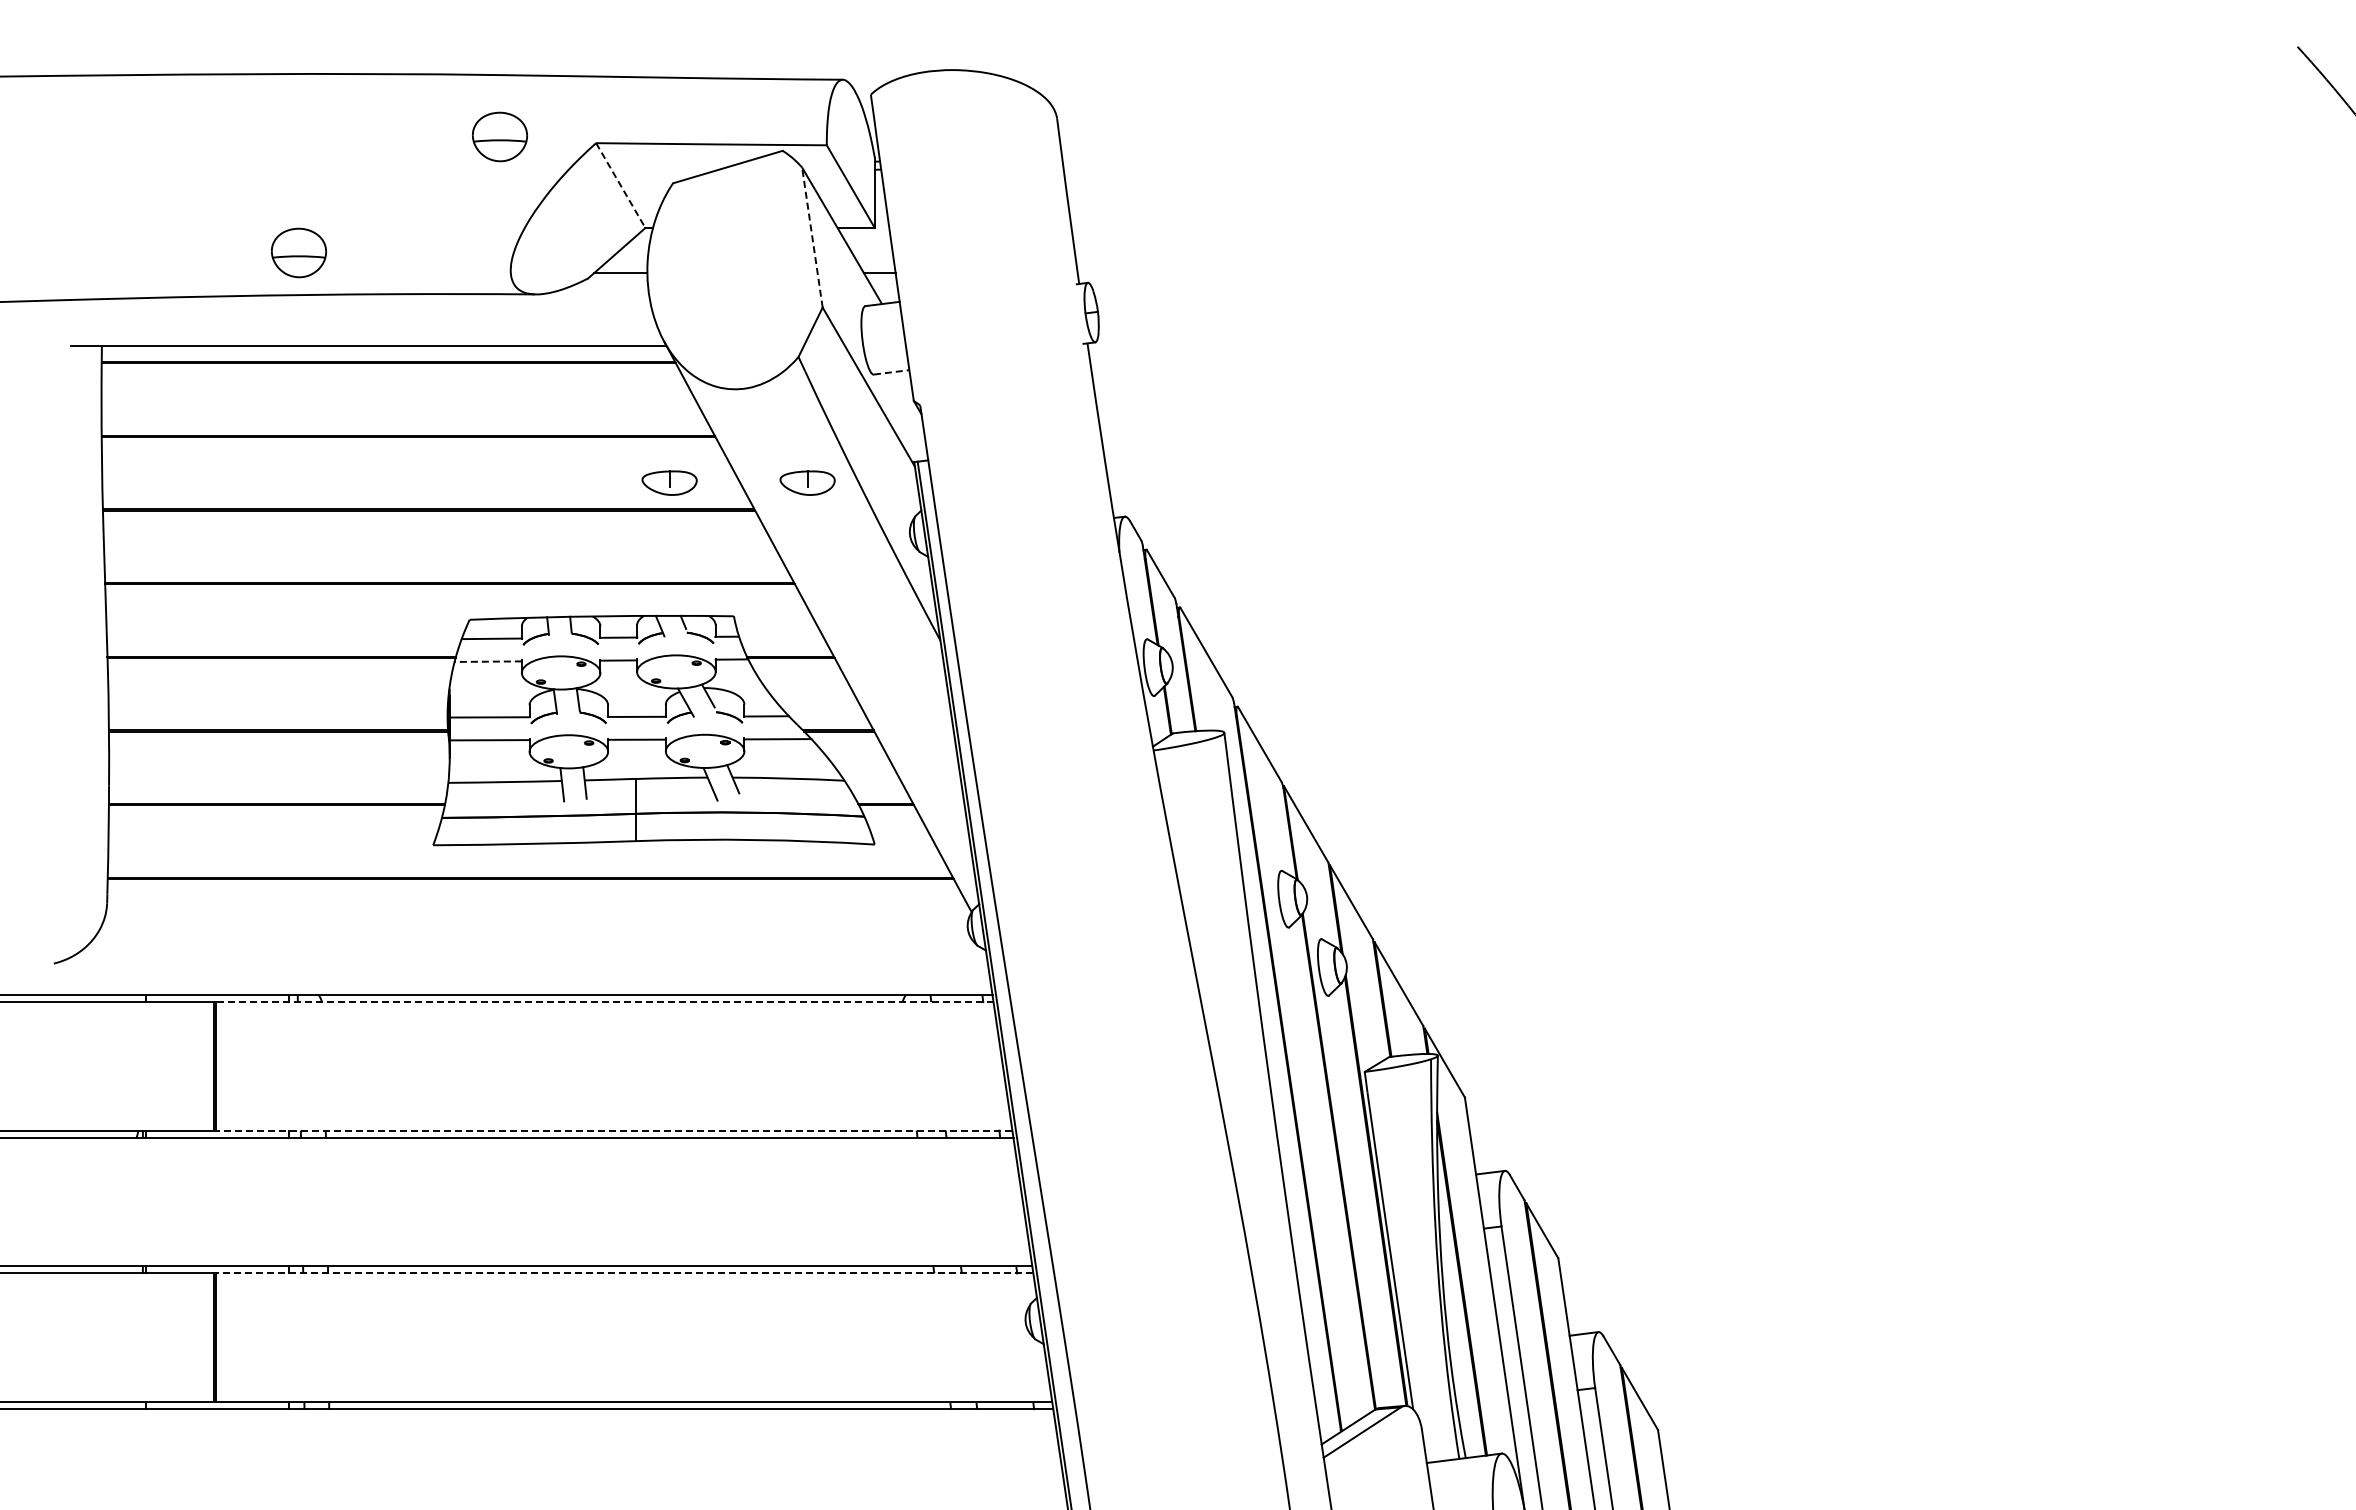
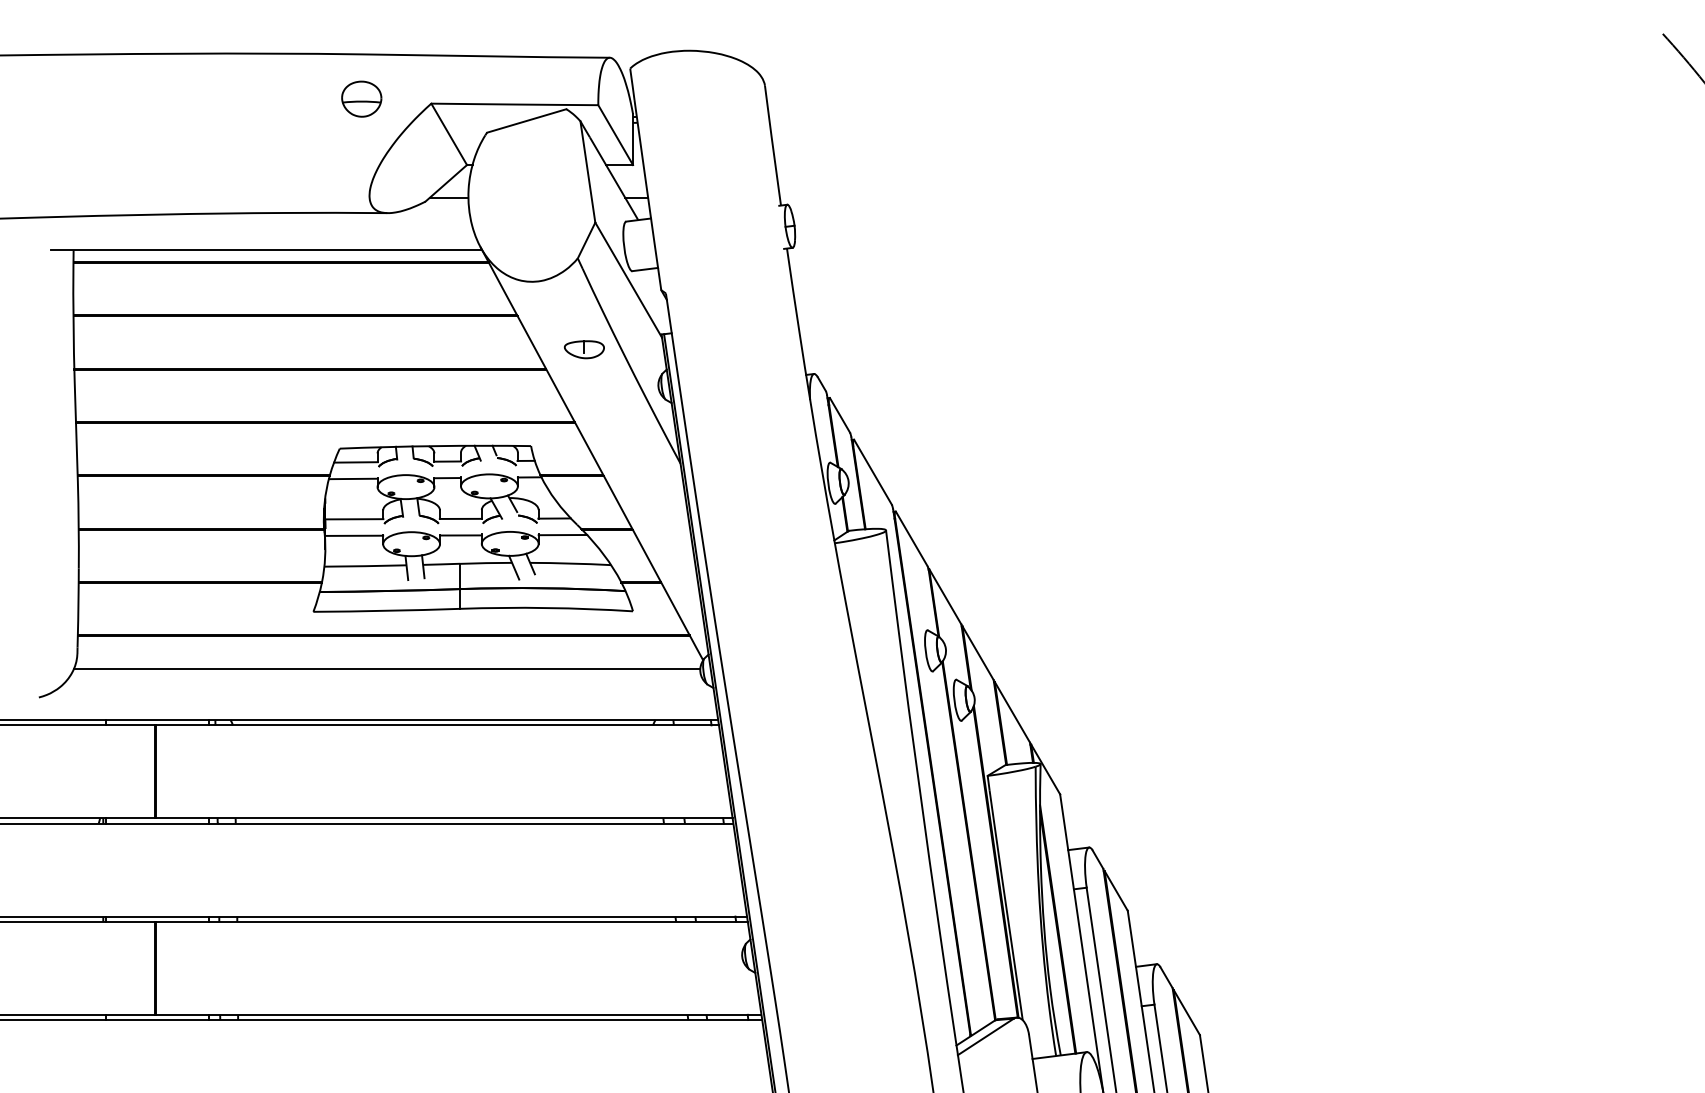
line: (621, 186) -> (449, 135), dashed -> solid
line: (812, 237) -> (587, 171), dashed -> solid
part: (298, 252) -> (215, 182), removed
line: (891, 372) -> (645, 269), dashed -> solid
part: (669, 482) -> (484, 349), removed
line: (488, 661) -> (353, 478), dashed -> solid
line: (534, 924) -> (386, 669), added
line: (604, 1002) -> (437, 725), dashed -> solid
line: (613, 1130) -> (443, 818), dashed -> solid
line: (624, 1273) -> (451, 921), dashed -> solid

